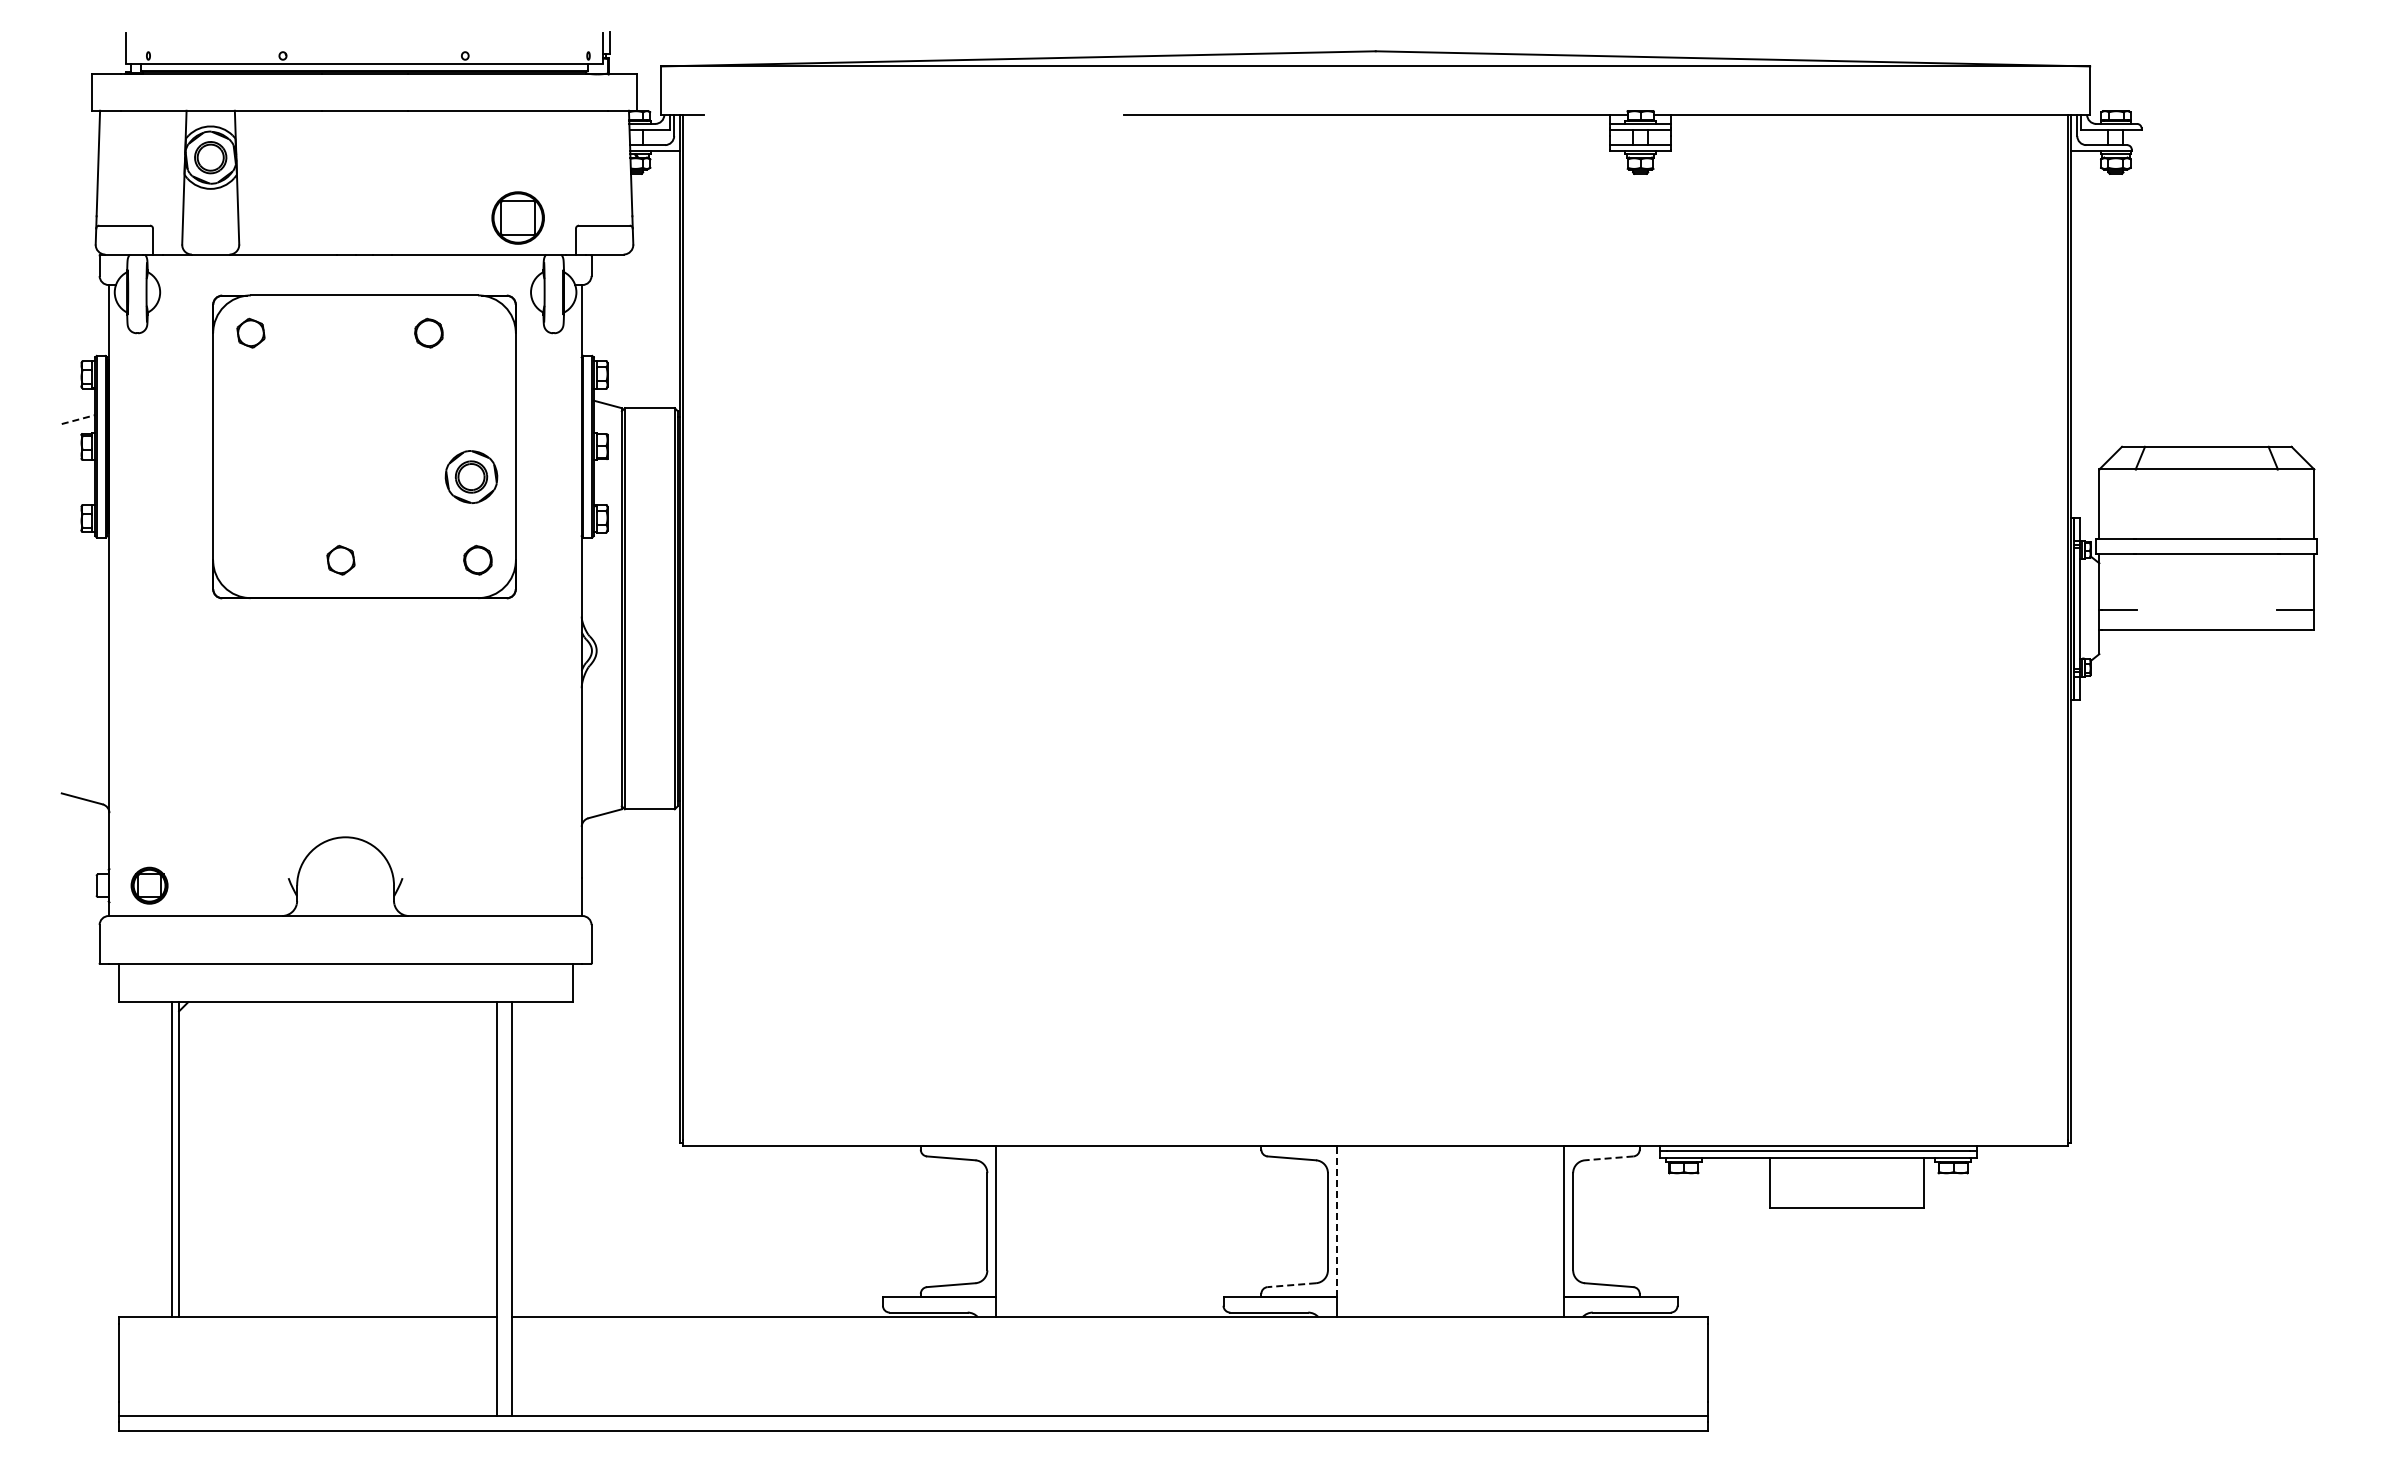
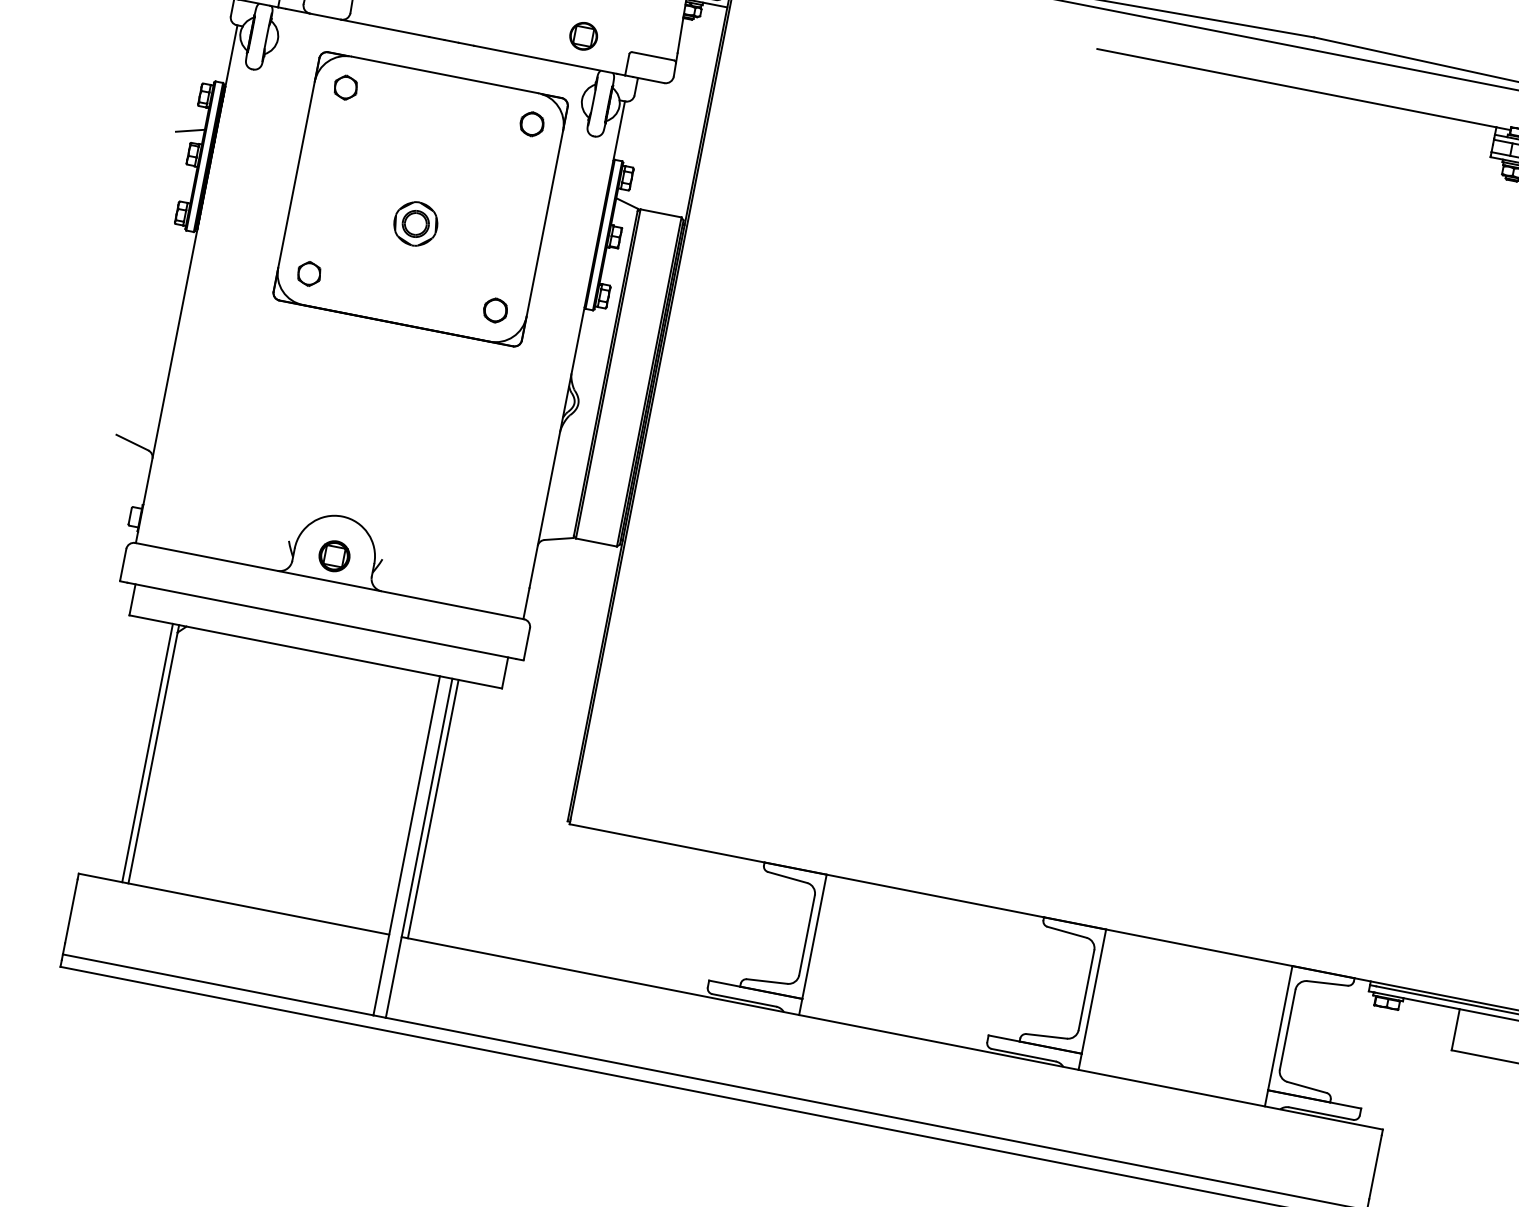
part: (518, 218) -> (583, 36), size x0.62
part: (428, 332) -> (531, 123), moved
line: (78, 419) -> (190, 130), dashed -> solid
part: (471, 476) -> (415, 223), moved
part: (340, 559) -> (309, 273), moved
part: (149, 885) -> (334, 556), moved
line: (1608, 1158) -> (1326, 983), dashed -> solid
line: (519, 1159) -> (433, 808), added
line: (1337, 1221) -> (1094, 991), dashed -> solid
line: (1291, 1285) -> (1046, 1036), dashed -> solid

